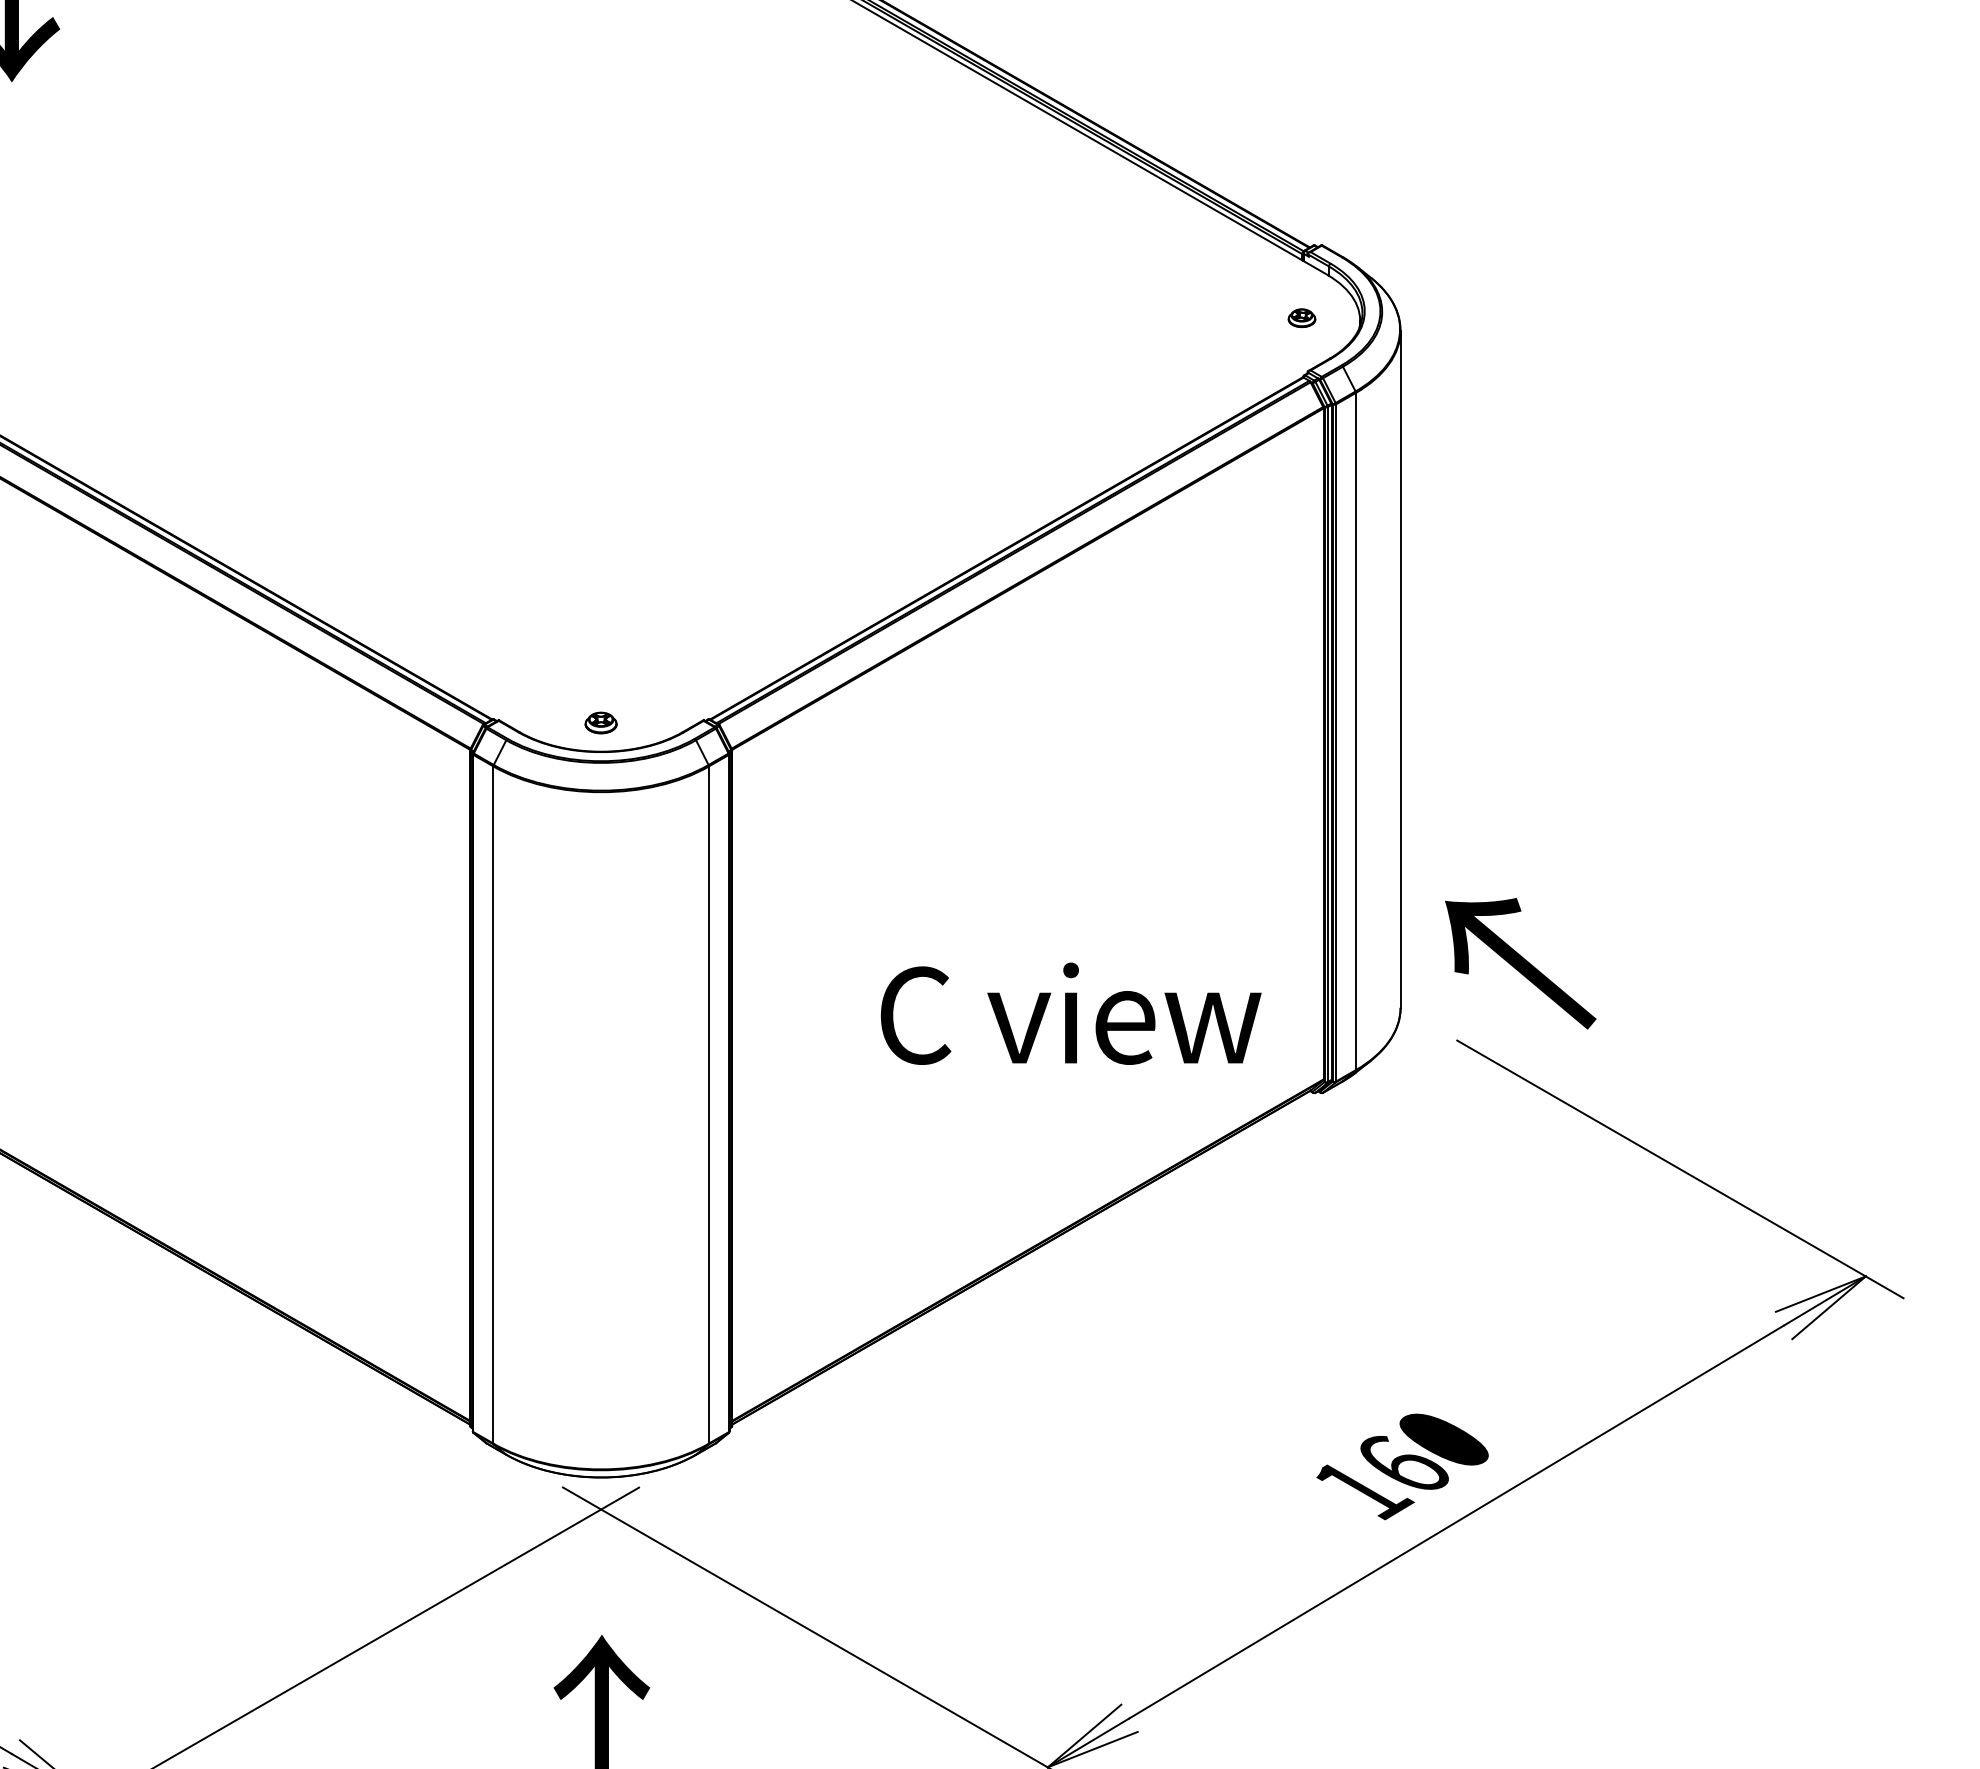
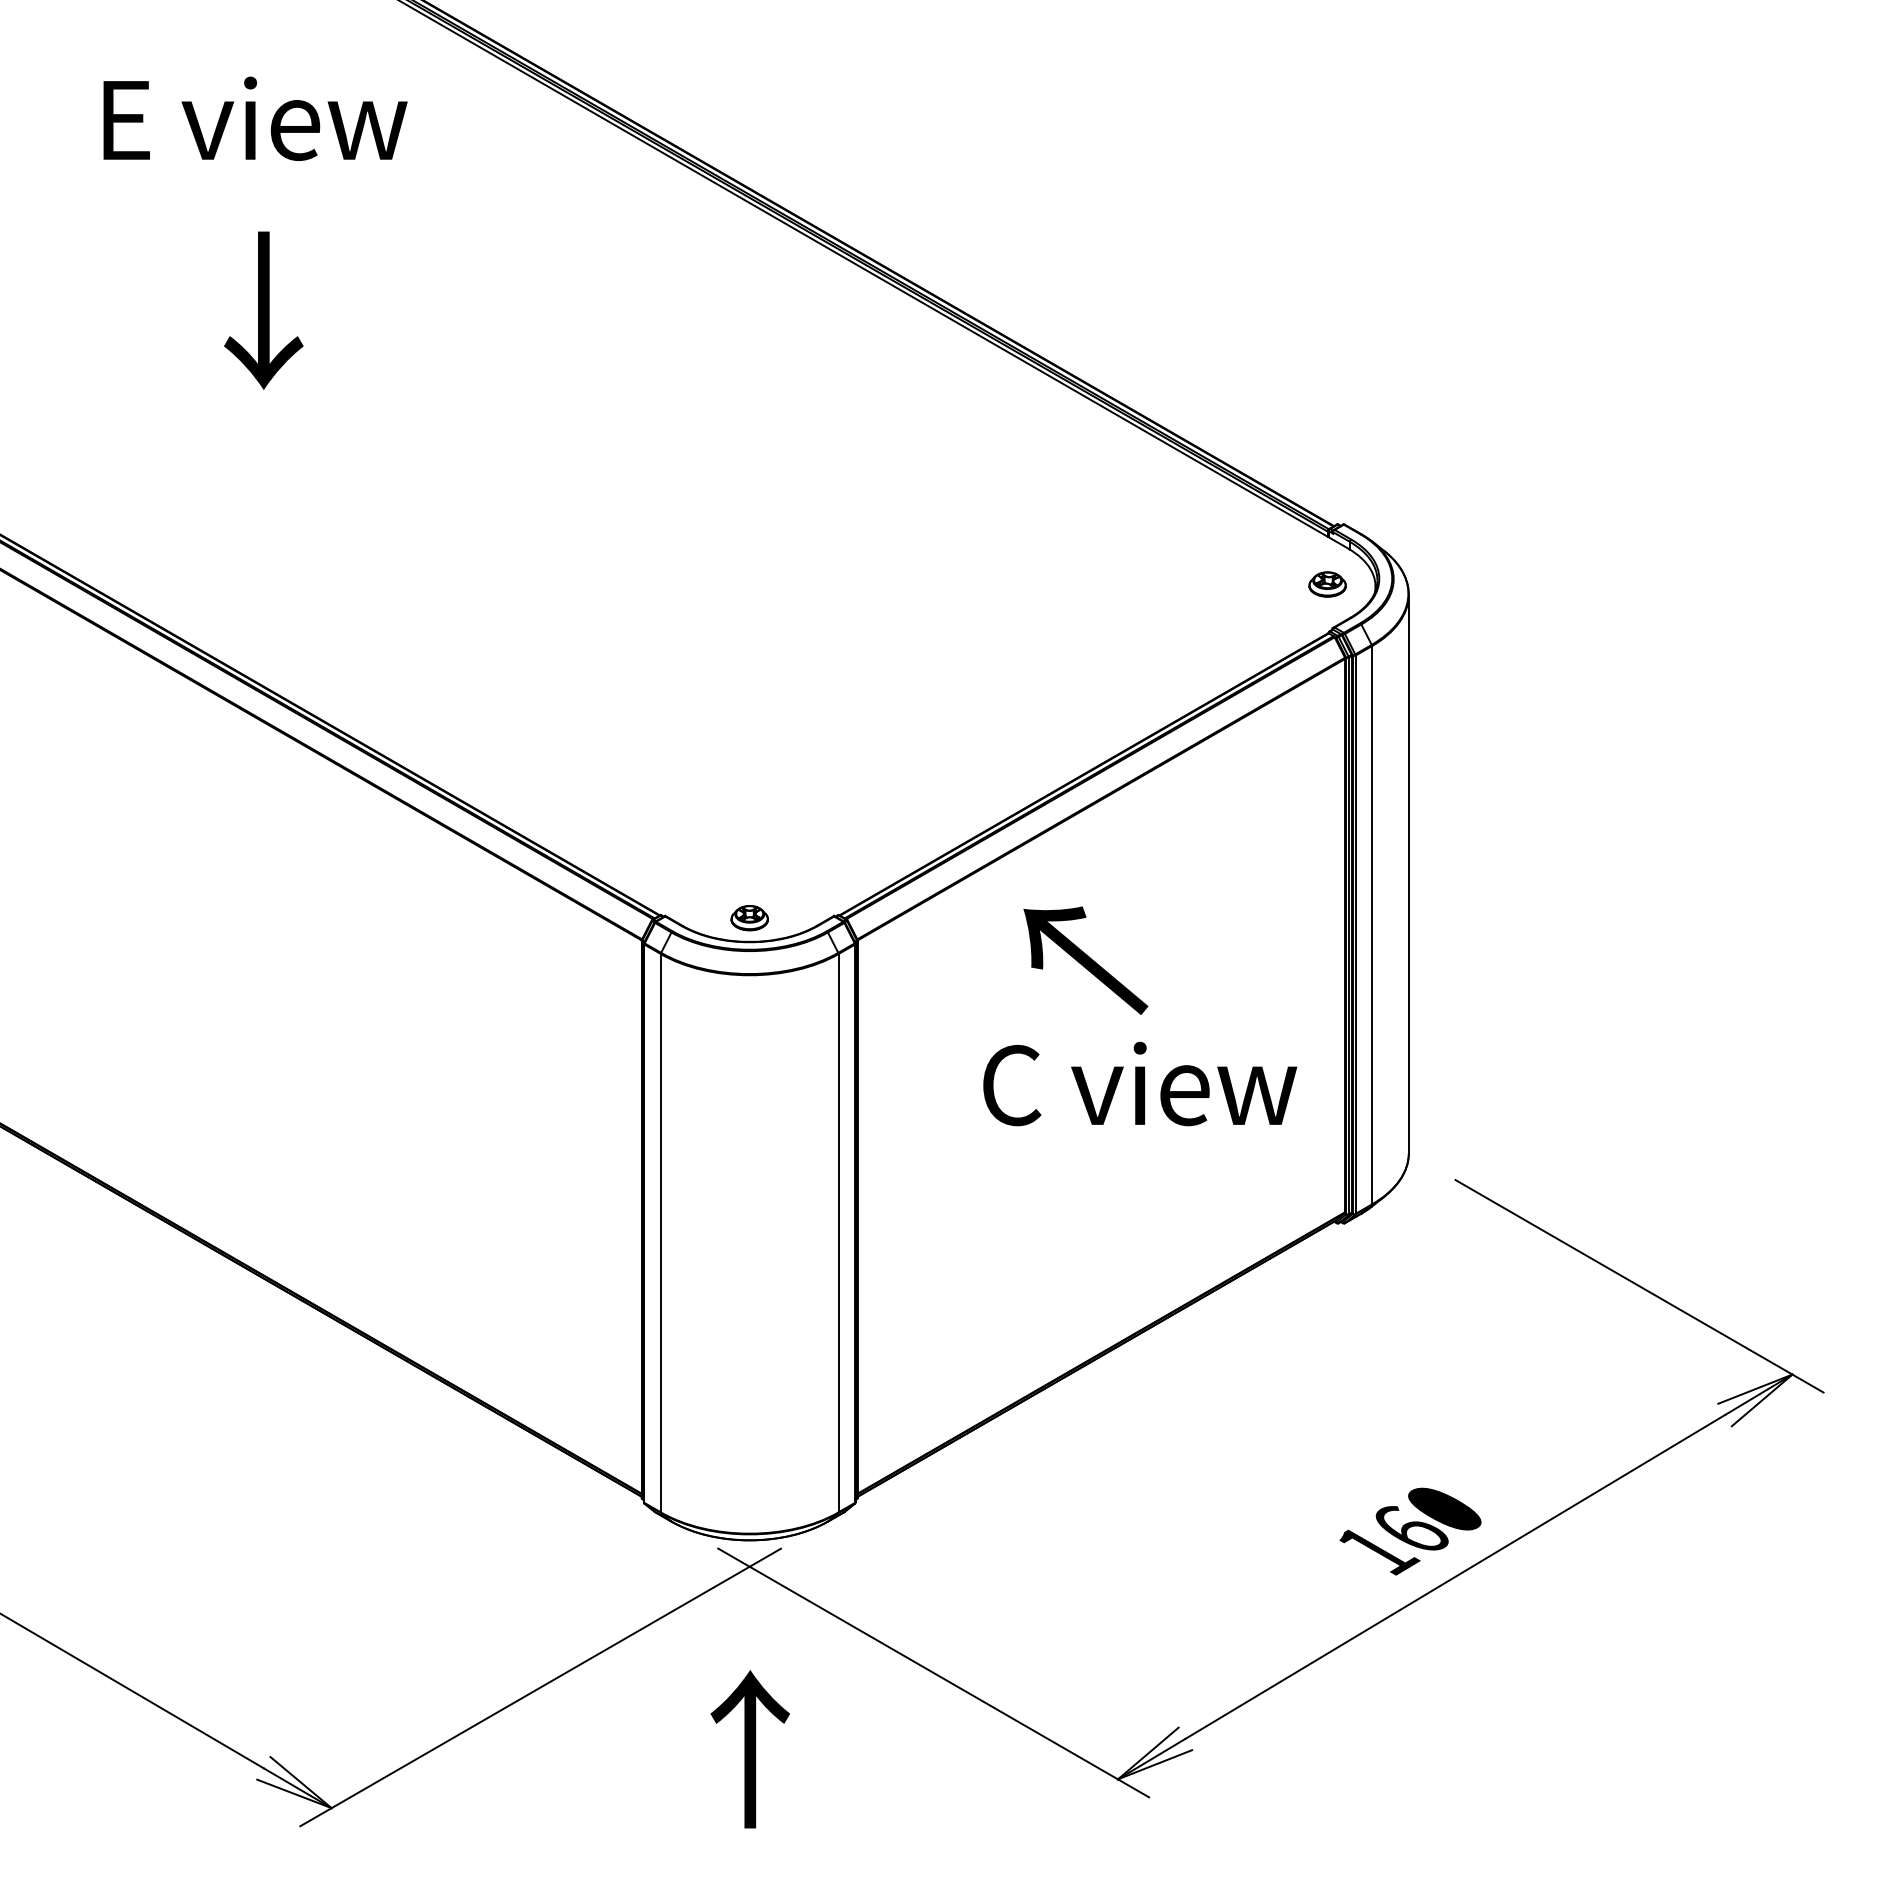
part: (1301, 318) -> (1327, 584), size x1.67
part: (600, 723) -> (749, 918), size x1.43
text: (1520, 963) -> (1085, 960), moved
text: (1071, 1013) -> (1140, 1083), moved

